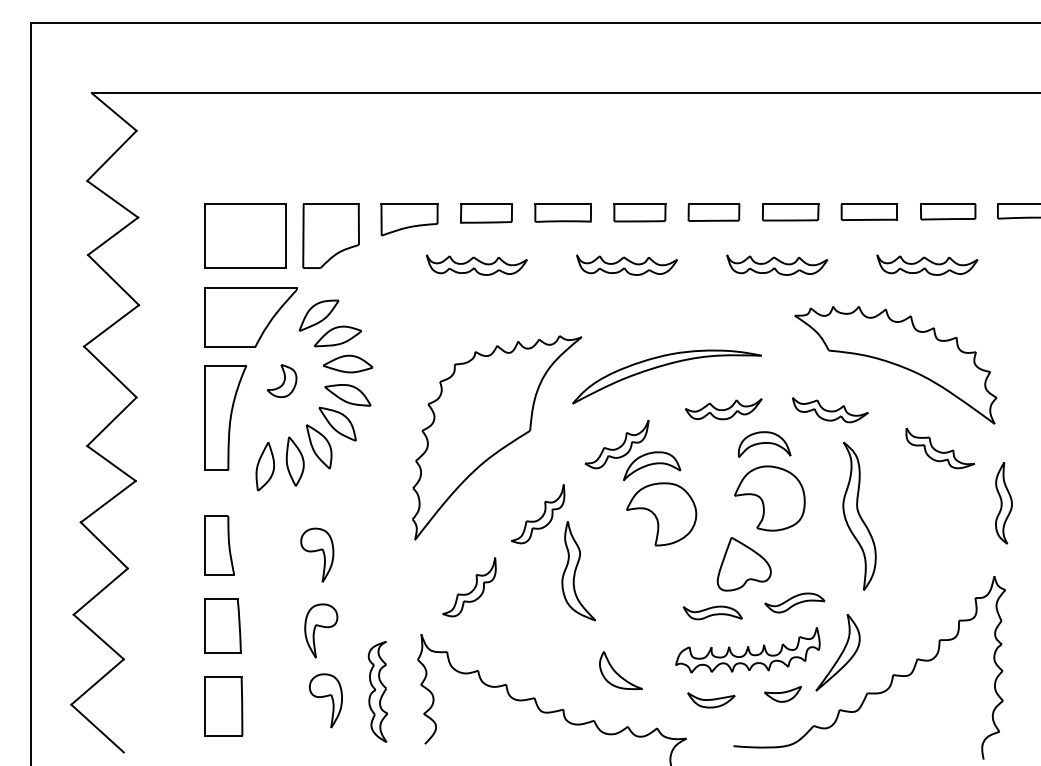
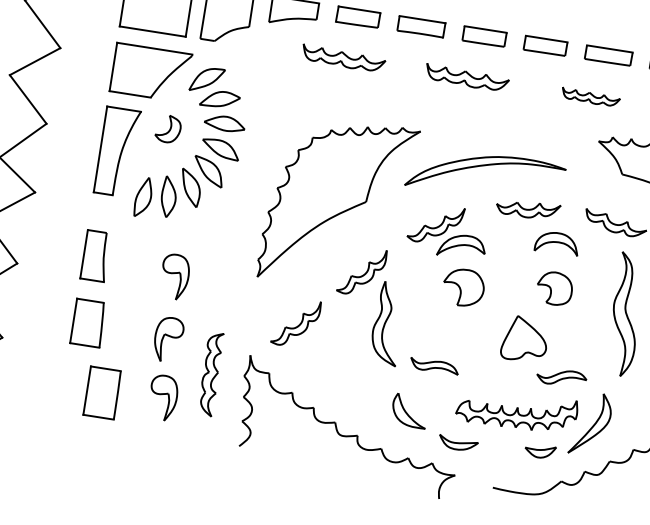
part: (777, 264) -> (591, 96), size x0.7
part: (769, 498) -> (554, 288), size x0.6
part: (661, 514) -> (463, 287), size x0.7
part: (712, 612) -> (434, 365), moved
part: (377, 691) -> (210, 373), moved
part: (711, 700) -> (458, 443), moved
part: (223, 706) -> (102, 393), moved

